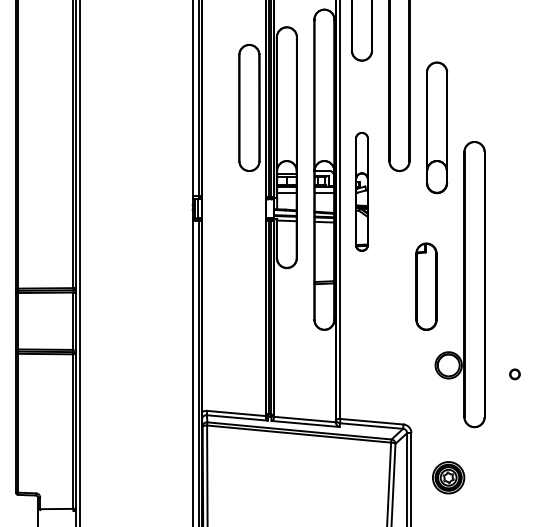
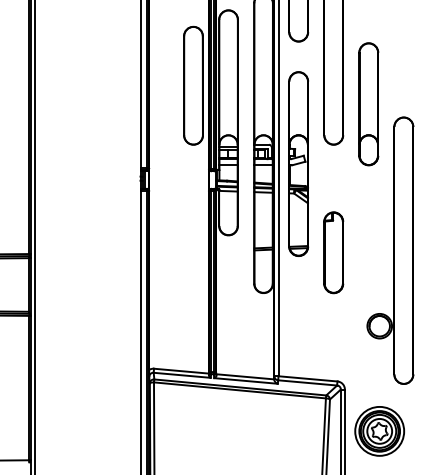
part: (361, 191) -> (298, 163), size x1.67
part: (426, 286) -> (333, 252), moved
part: (448, 477) -> (379, 430), size x1.67

